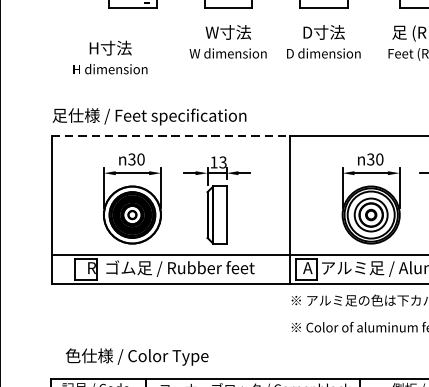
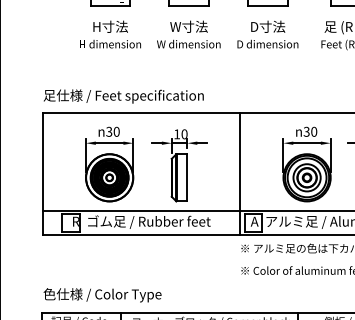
text: (110, 57) -> (110, 34), moved
line: (170, 136) -> (141, 112), dashed -> solid
text: (222, 162) -> (184, 134), 13 -> 10
text: (137, 357) -> (102, 295), moved

